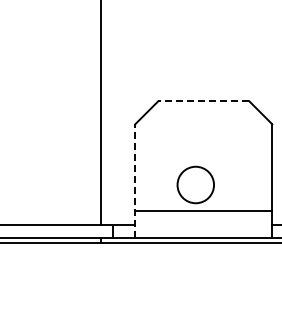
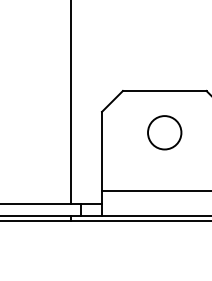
line: (203, 101) -> (164, 91), dashed -> solid
line: (135, 180) -> (102, 163), dashed -> solid
circle: (195, 184) -> (164, 132), moved

